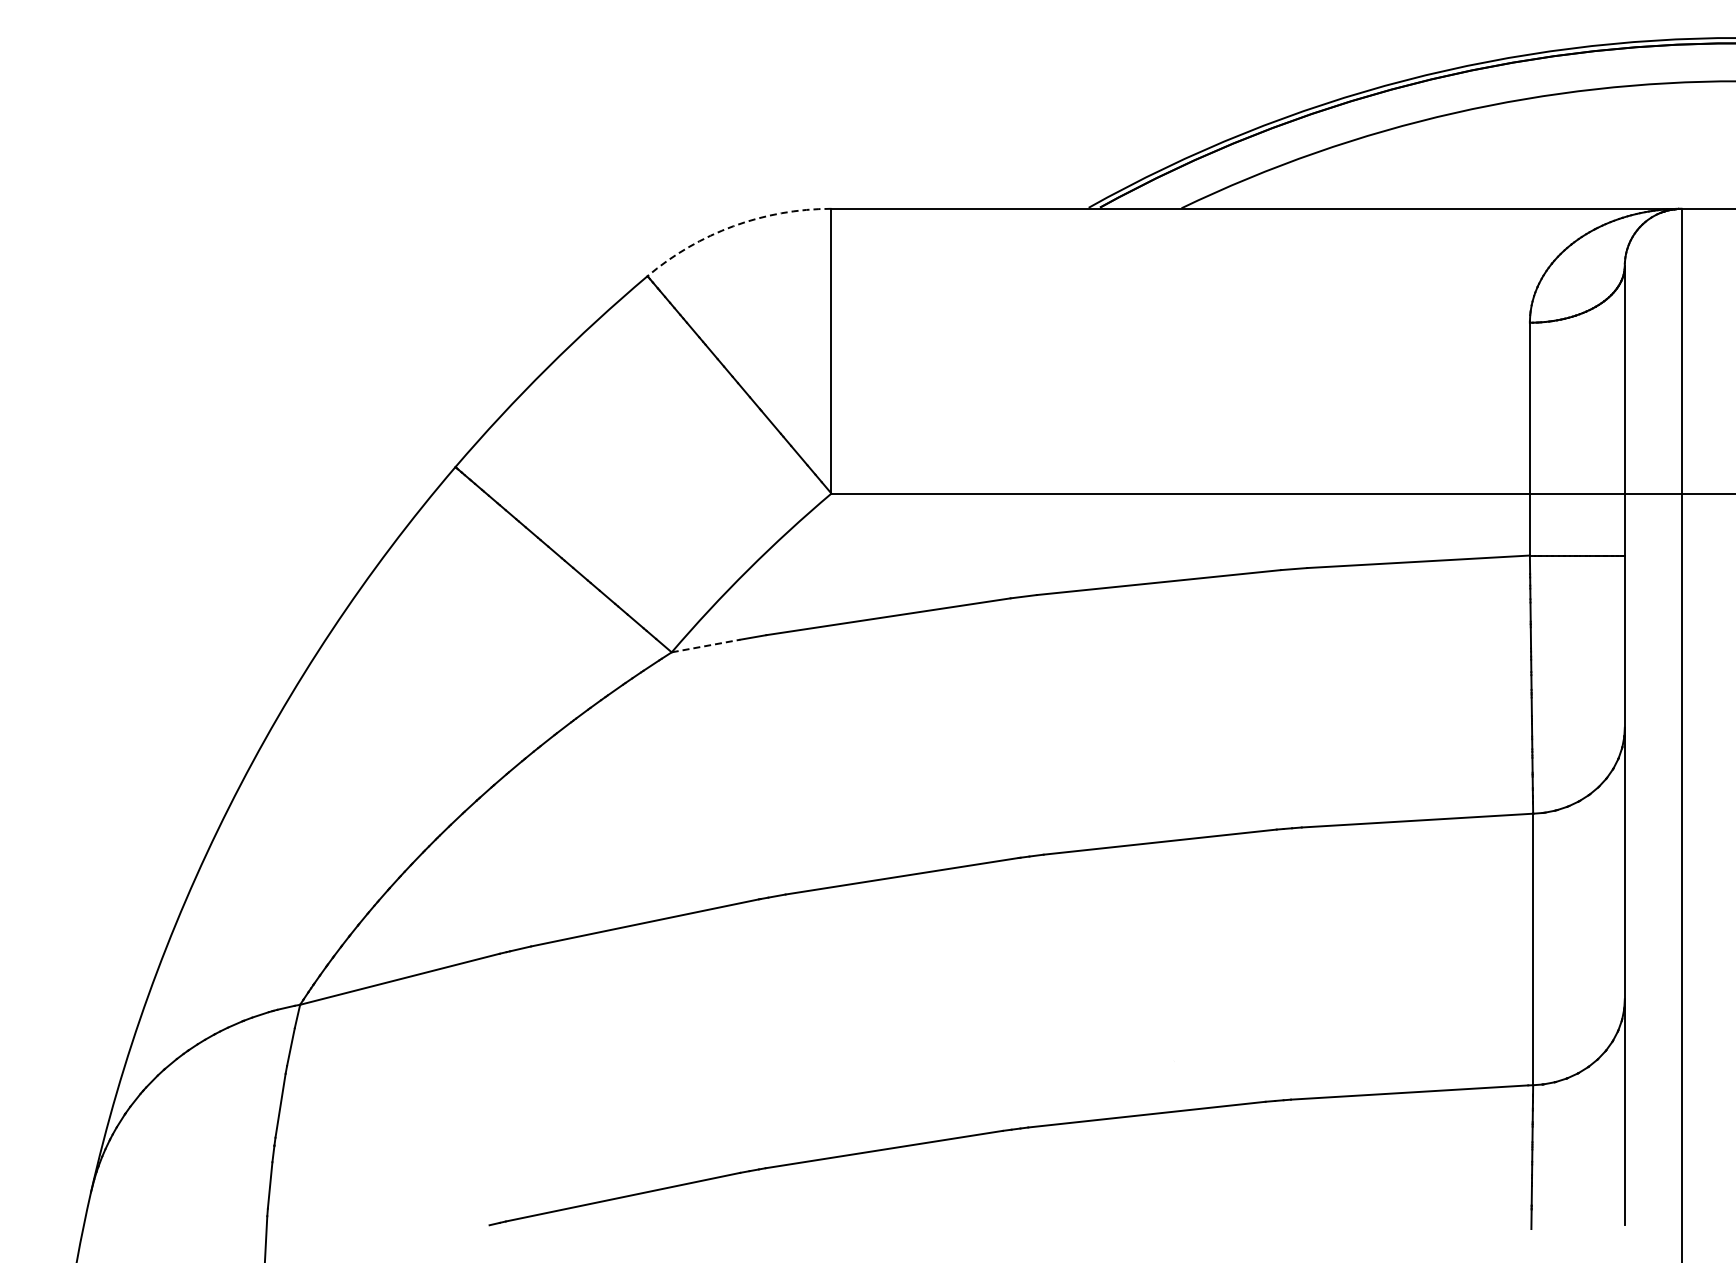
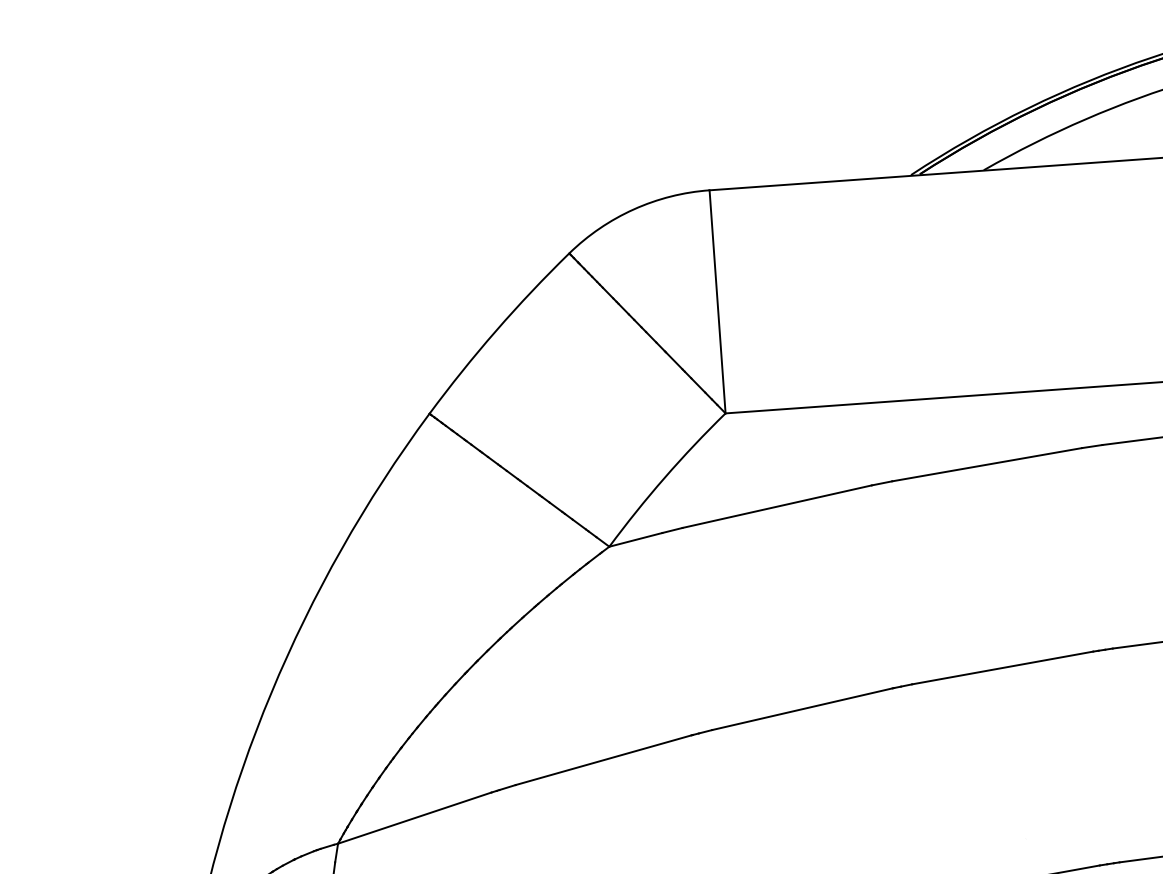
arc: (733, 226) -> (633, 209), dashed -> solid
line: (706, 646) -> (636, 540), dashed -> solid

